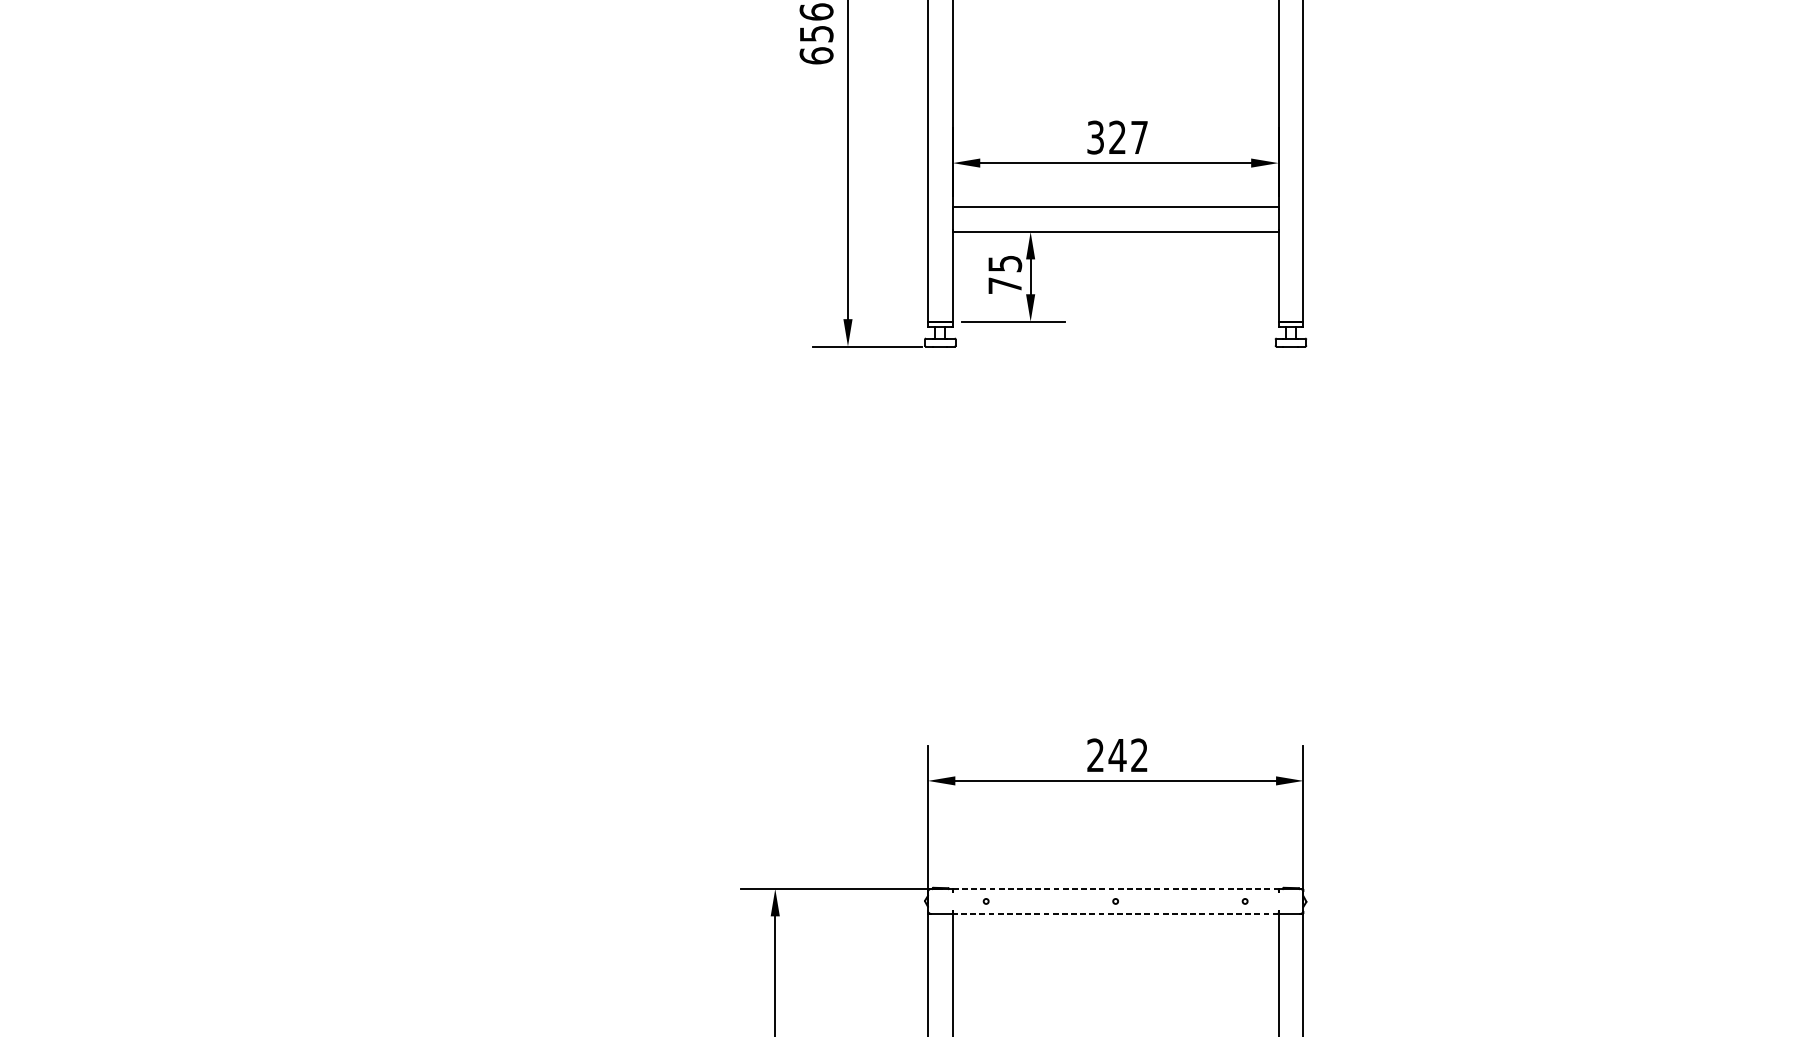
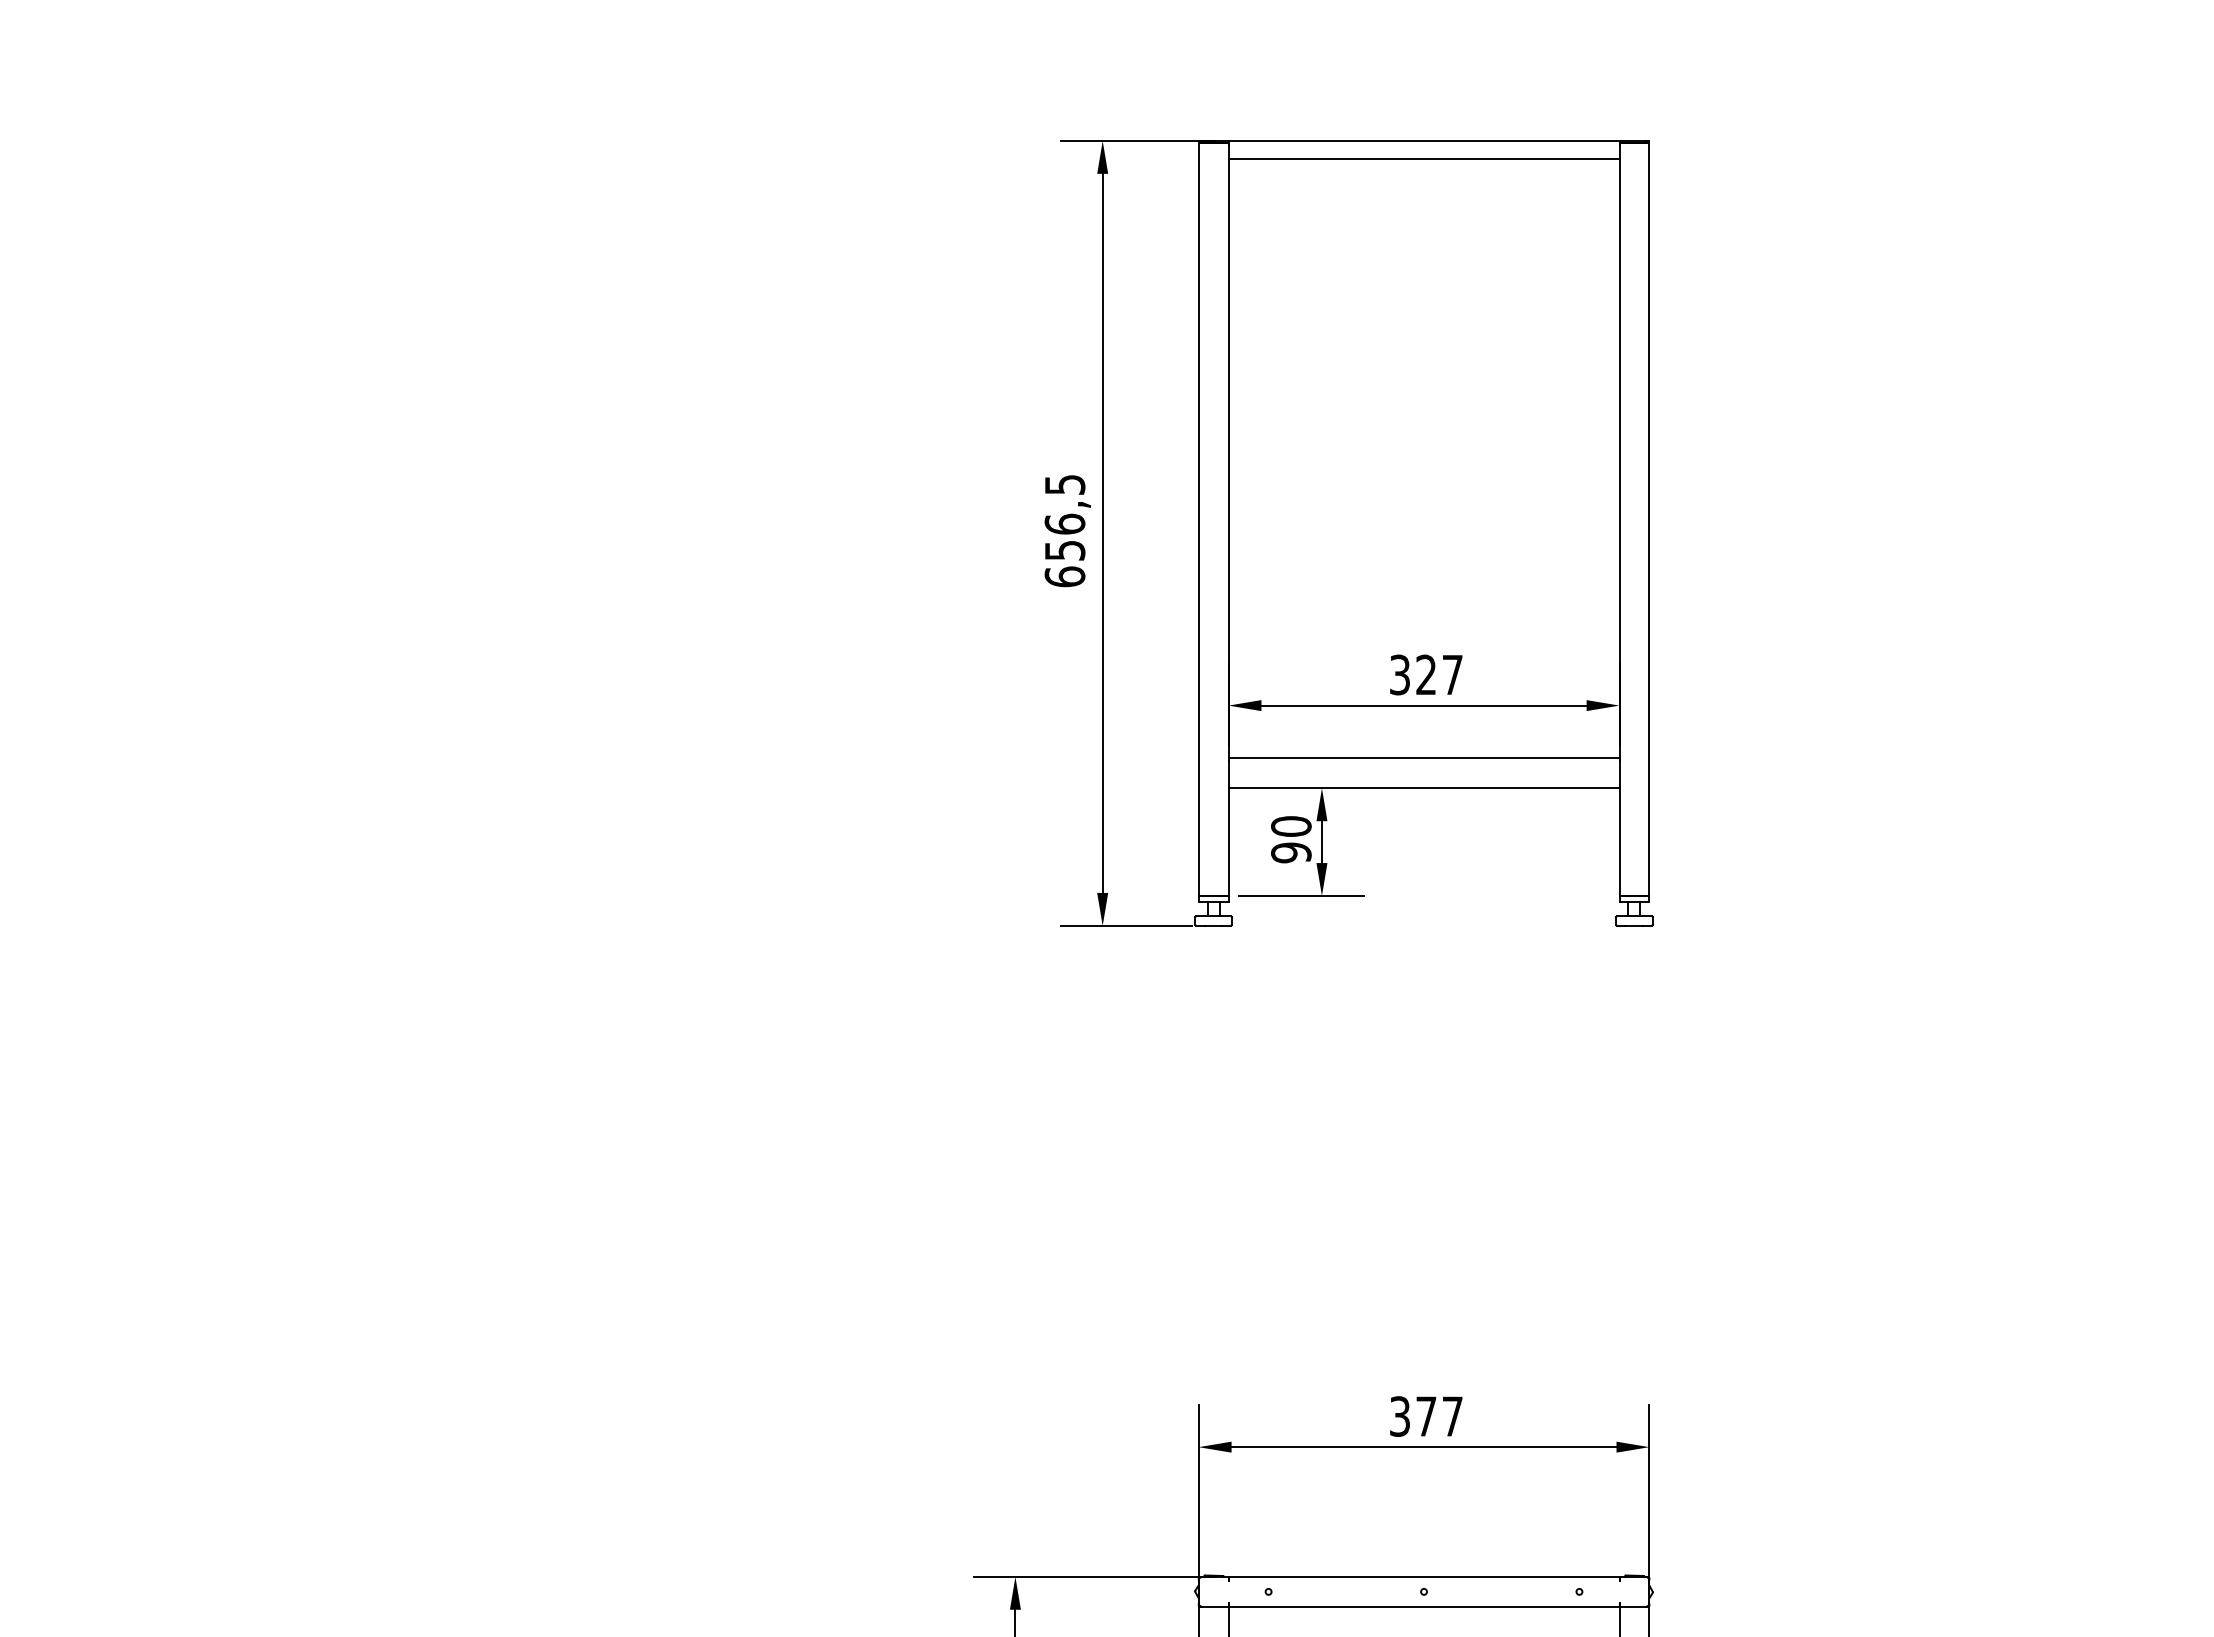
text: (1005, 274) -> (1291, 839), 75 -> 90
text: (1117, 755) -> (1426, 1416), 242 -> 377
line: (1116, 888) -> (1424, 1576), dashed -> solid
line: (1115, 913) -> (1423, 1606), dashed -> solid

